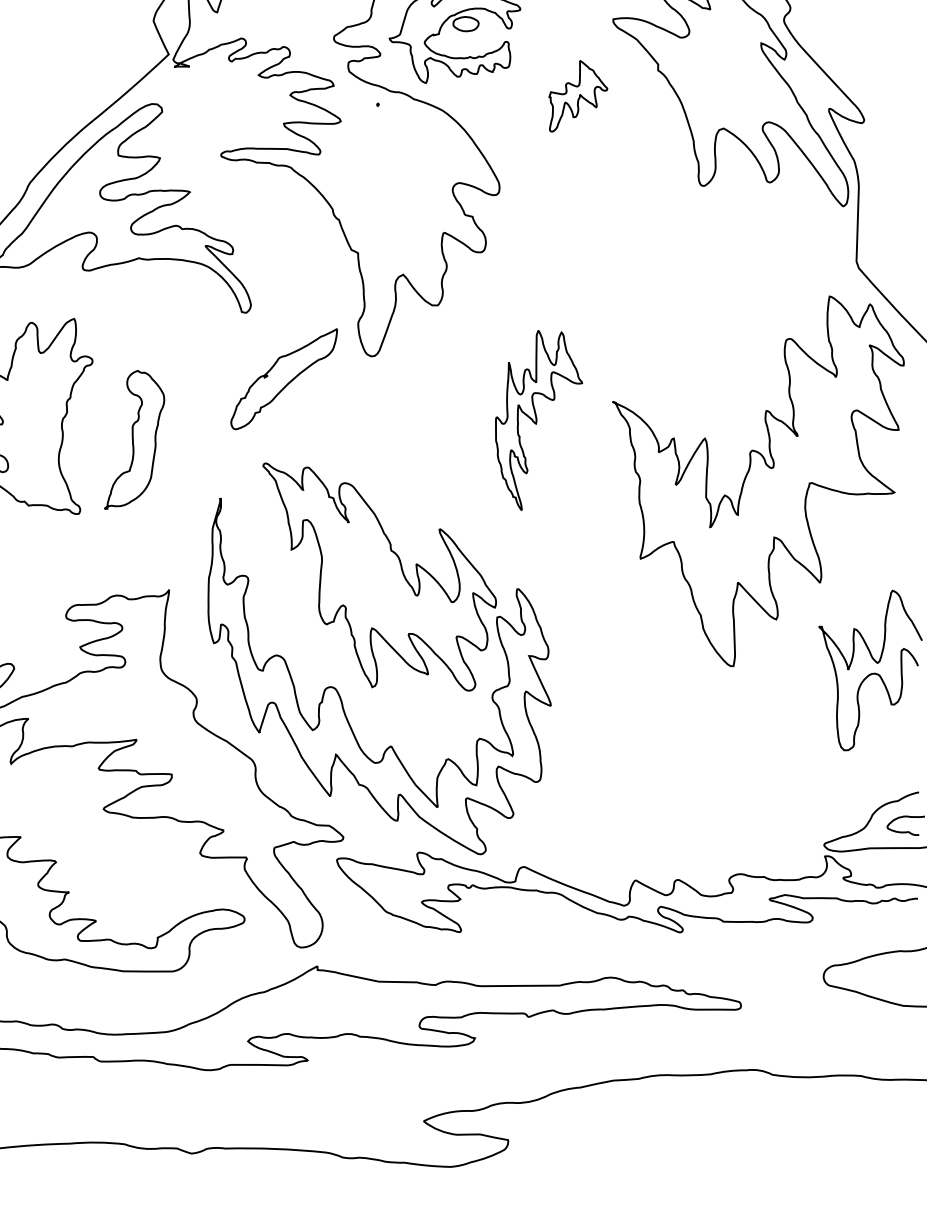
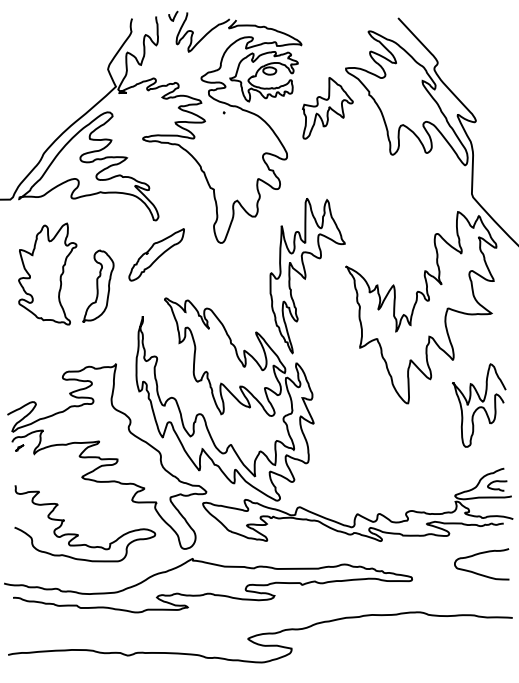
part: (577, 96) -> (327, 108), size x1.67
part: (283, 378) -> (156, 254), moved
part: (538, 421) -> (307, 276), size x1.67

